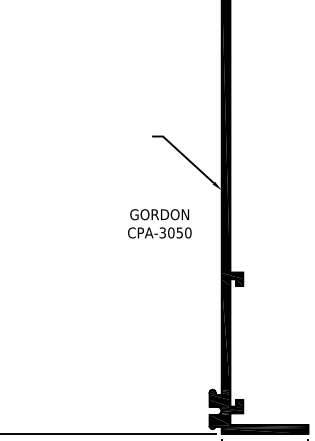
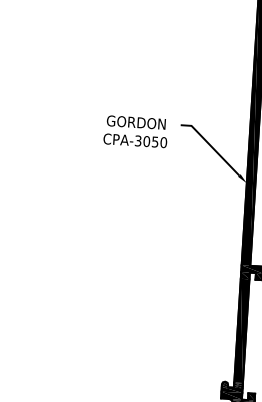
text: (159, 223) -> (135, 131), moved

